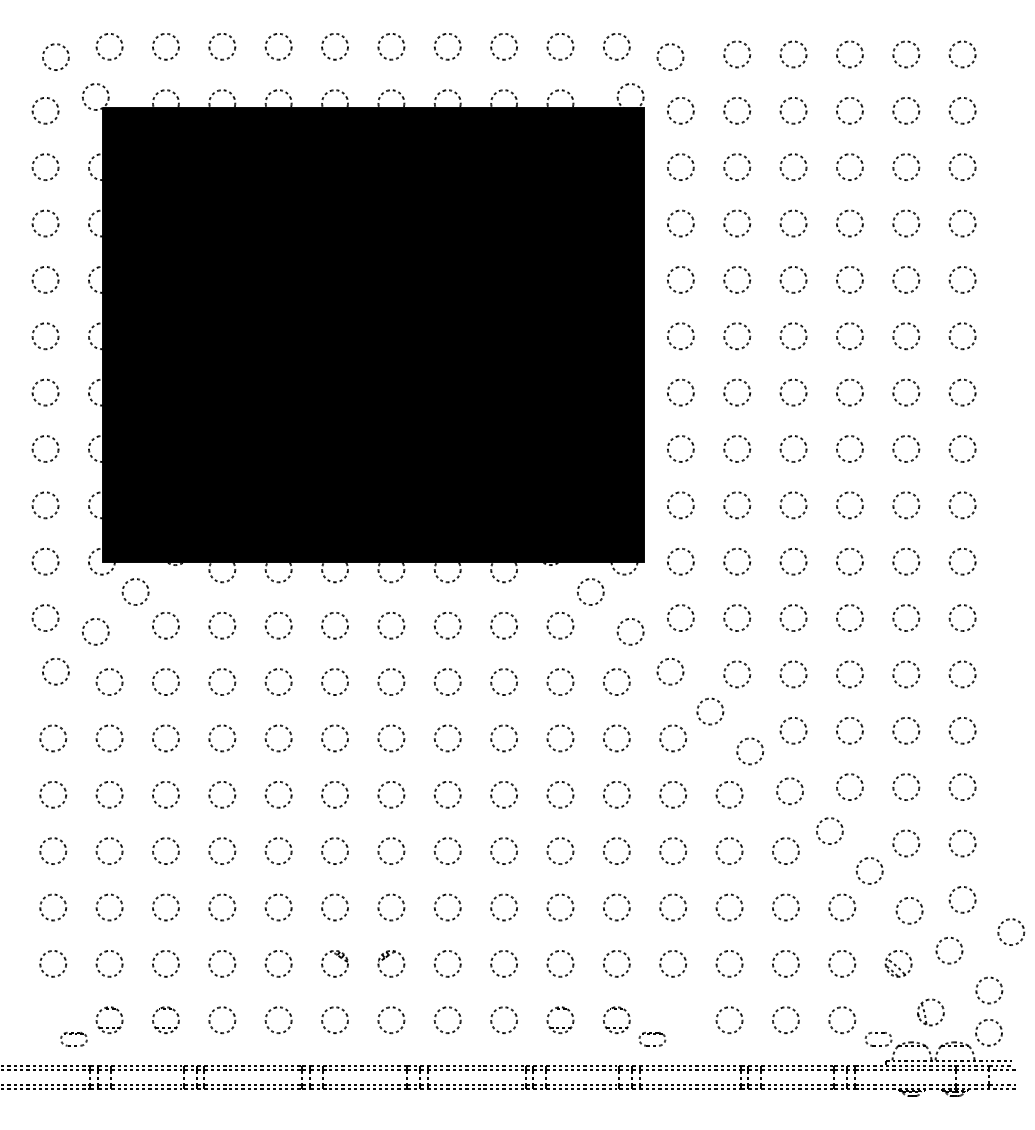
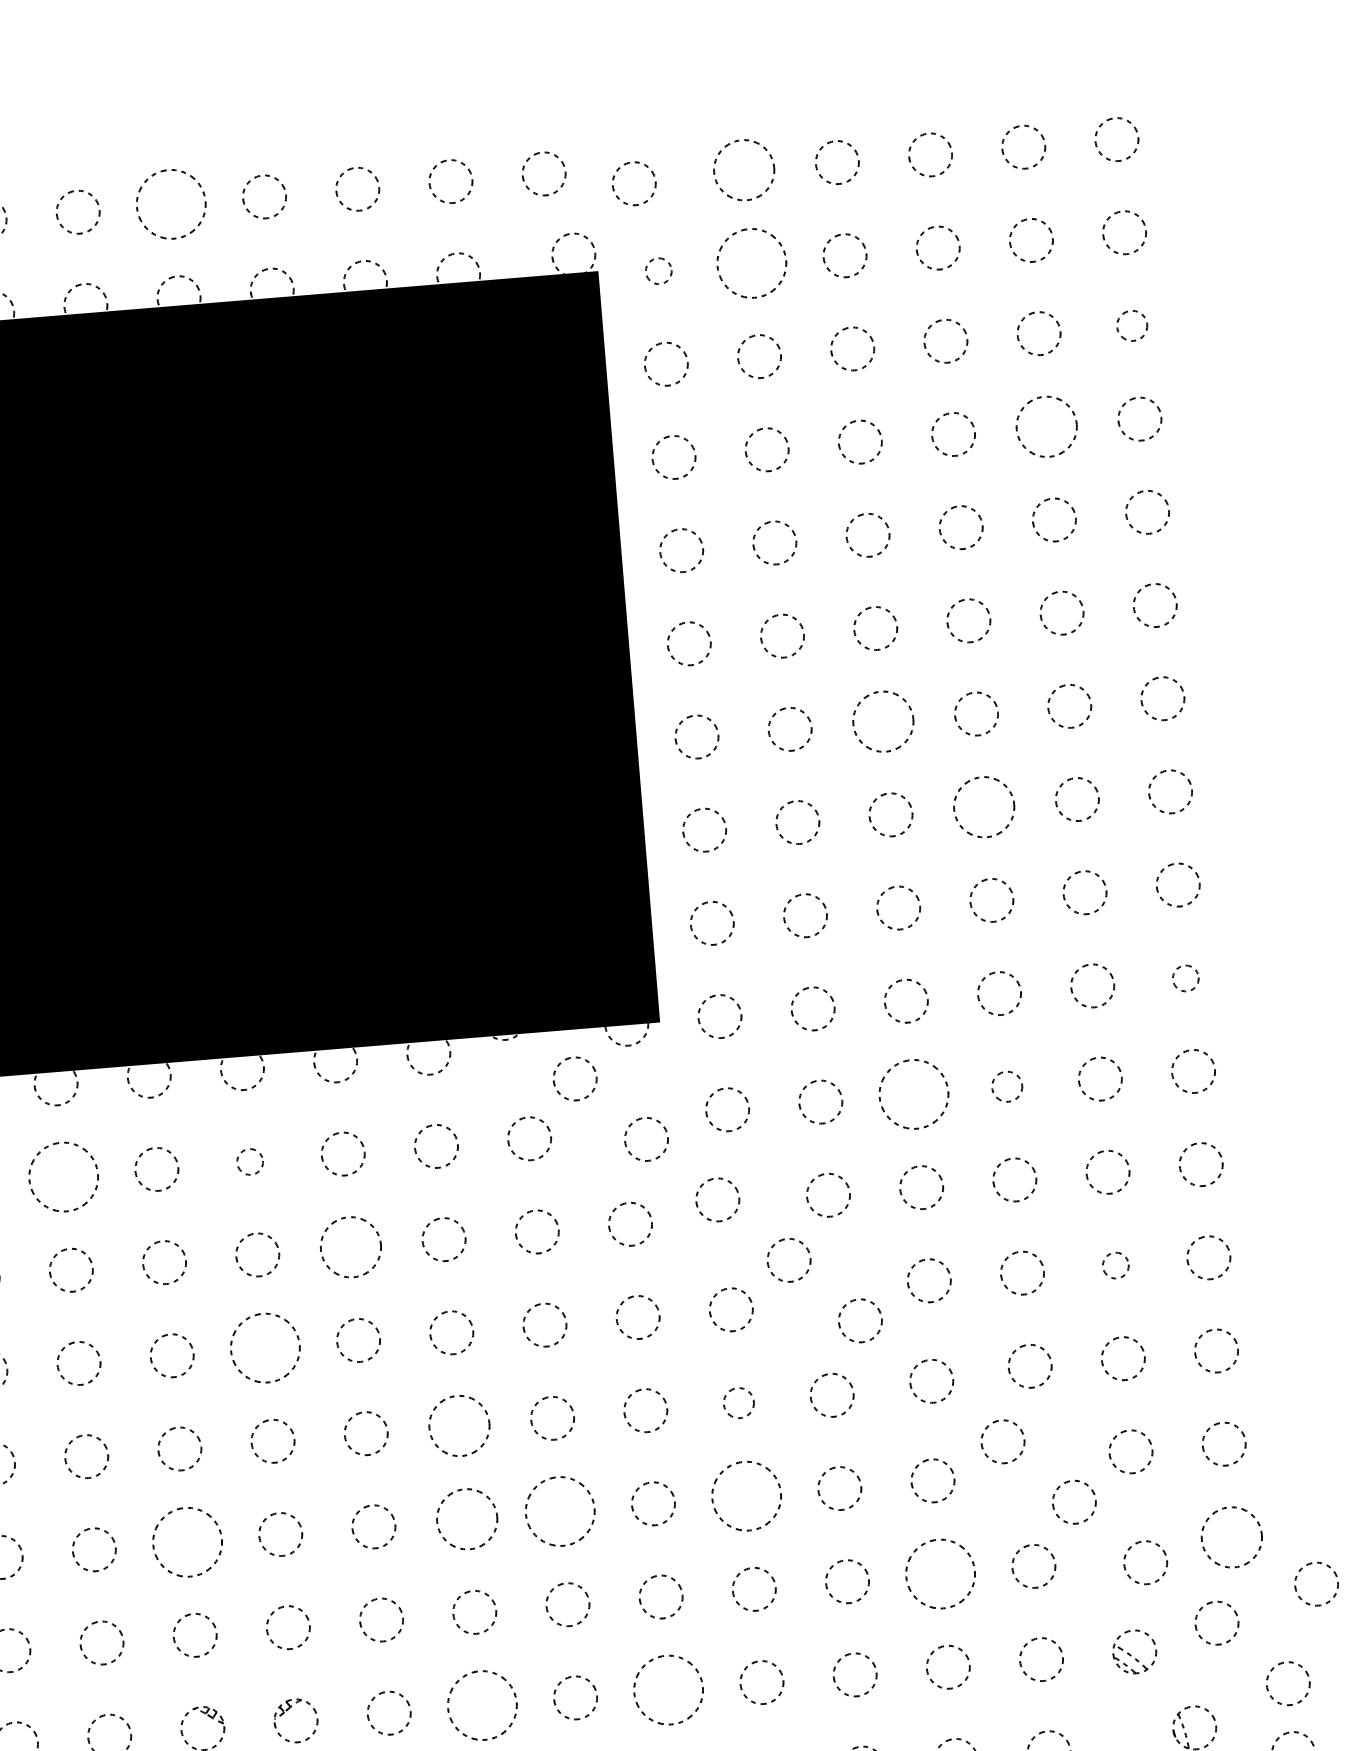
circle: (391, 46) -> (171, 204), size x1.6
circle: (737, 54) -> (744, 170), size x1.4
circle: (680, 110) -> (658, 270), size x0.6
circle: (737, 110) -> (752, 262), size x1.6
circle: (962, 166) -> (1131, 324), size x0.7
circle: (906, 223) -> (1047, 426), size x1.4
circle: (793, 392) -> (883, 721), size x1.4
circle: (849, 448) -> (983, 806), size x1.4
circle: (962, 561) -> (1185, 977), size x0.6
circle: (849, 617) -> (1006, 1085), size x0.7
circle: (793, 618) -> (913, 1095), size x1.6
circle: (278, 625) -> (63, 1176), size x1.6
circle: (391, 625) -> (250, 1161), size x0.6
circle: (447, 682) -> (350, 1248), size x1.4
circle: (906, 730) -> (1116, 1265), size x0.6
circle: (391, 738) -> (265, 1348), size x1.6
circle: (504, 794) -> (460, 1425), size x1.4
circle: (672, 794) -> (737, 1402), size x0.7
circle: (334, 850) -> (186, 1541), size x1.6
circle: (503, 850) -> (466, 1518), size x1.4
circle: (560, 851) -> (560, 1512), size x1.6
circle: (673, 851) -> (747, 1496), size x1.6
circle: (962, 899) -> (1231, 1536), size x1.4
circle: (785, 907) -> (940, 1574), size x1.6
circle: (504, 963) -> (483, 1704), size x1.6
circle: (616, 963) -> (668, 1689), size x1.6

